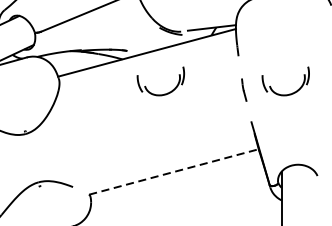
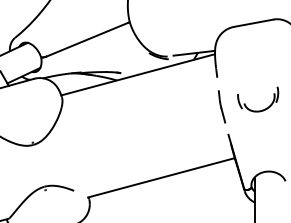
part: (244, 89) -> (222, 106), size x1.67
part: (165, 92) -> (154, 109), removed
line: (174, 171) -> (161, 177), dashed -> solid

